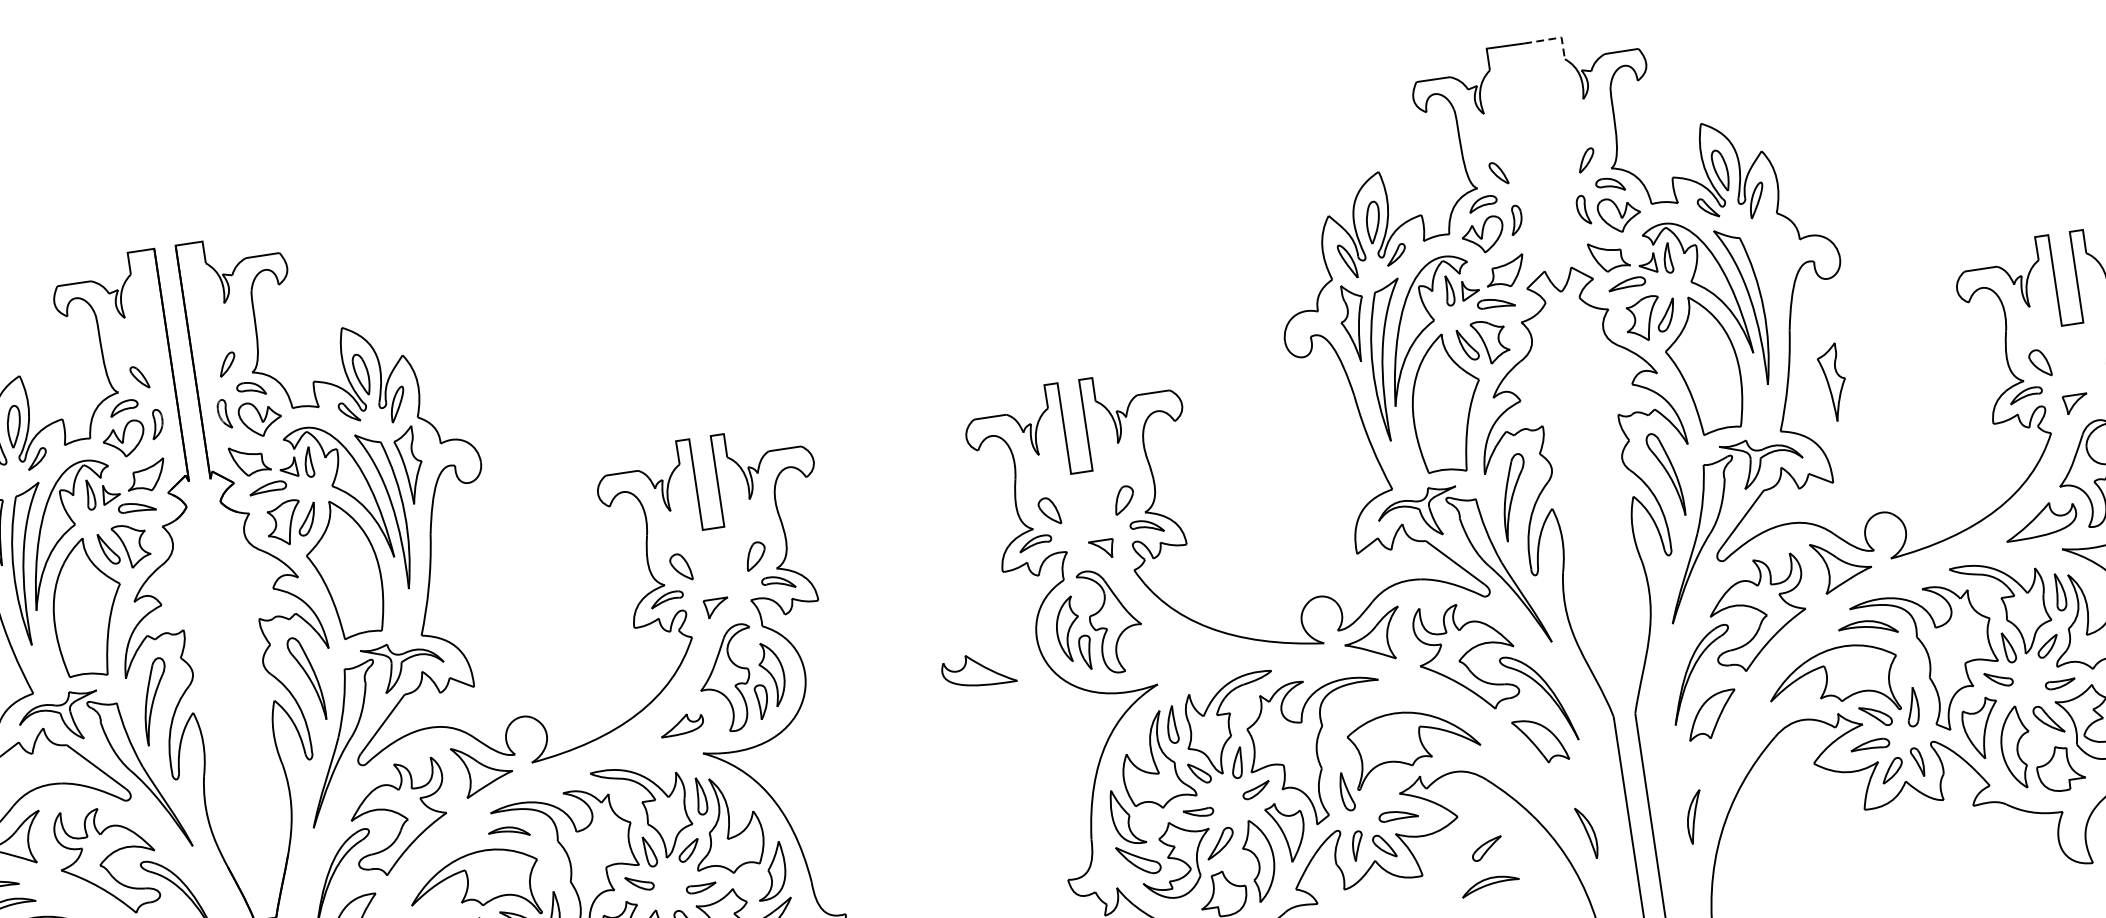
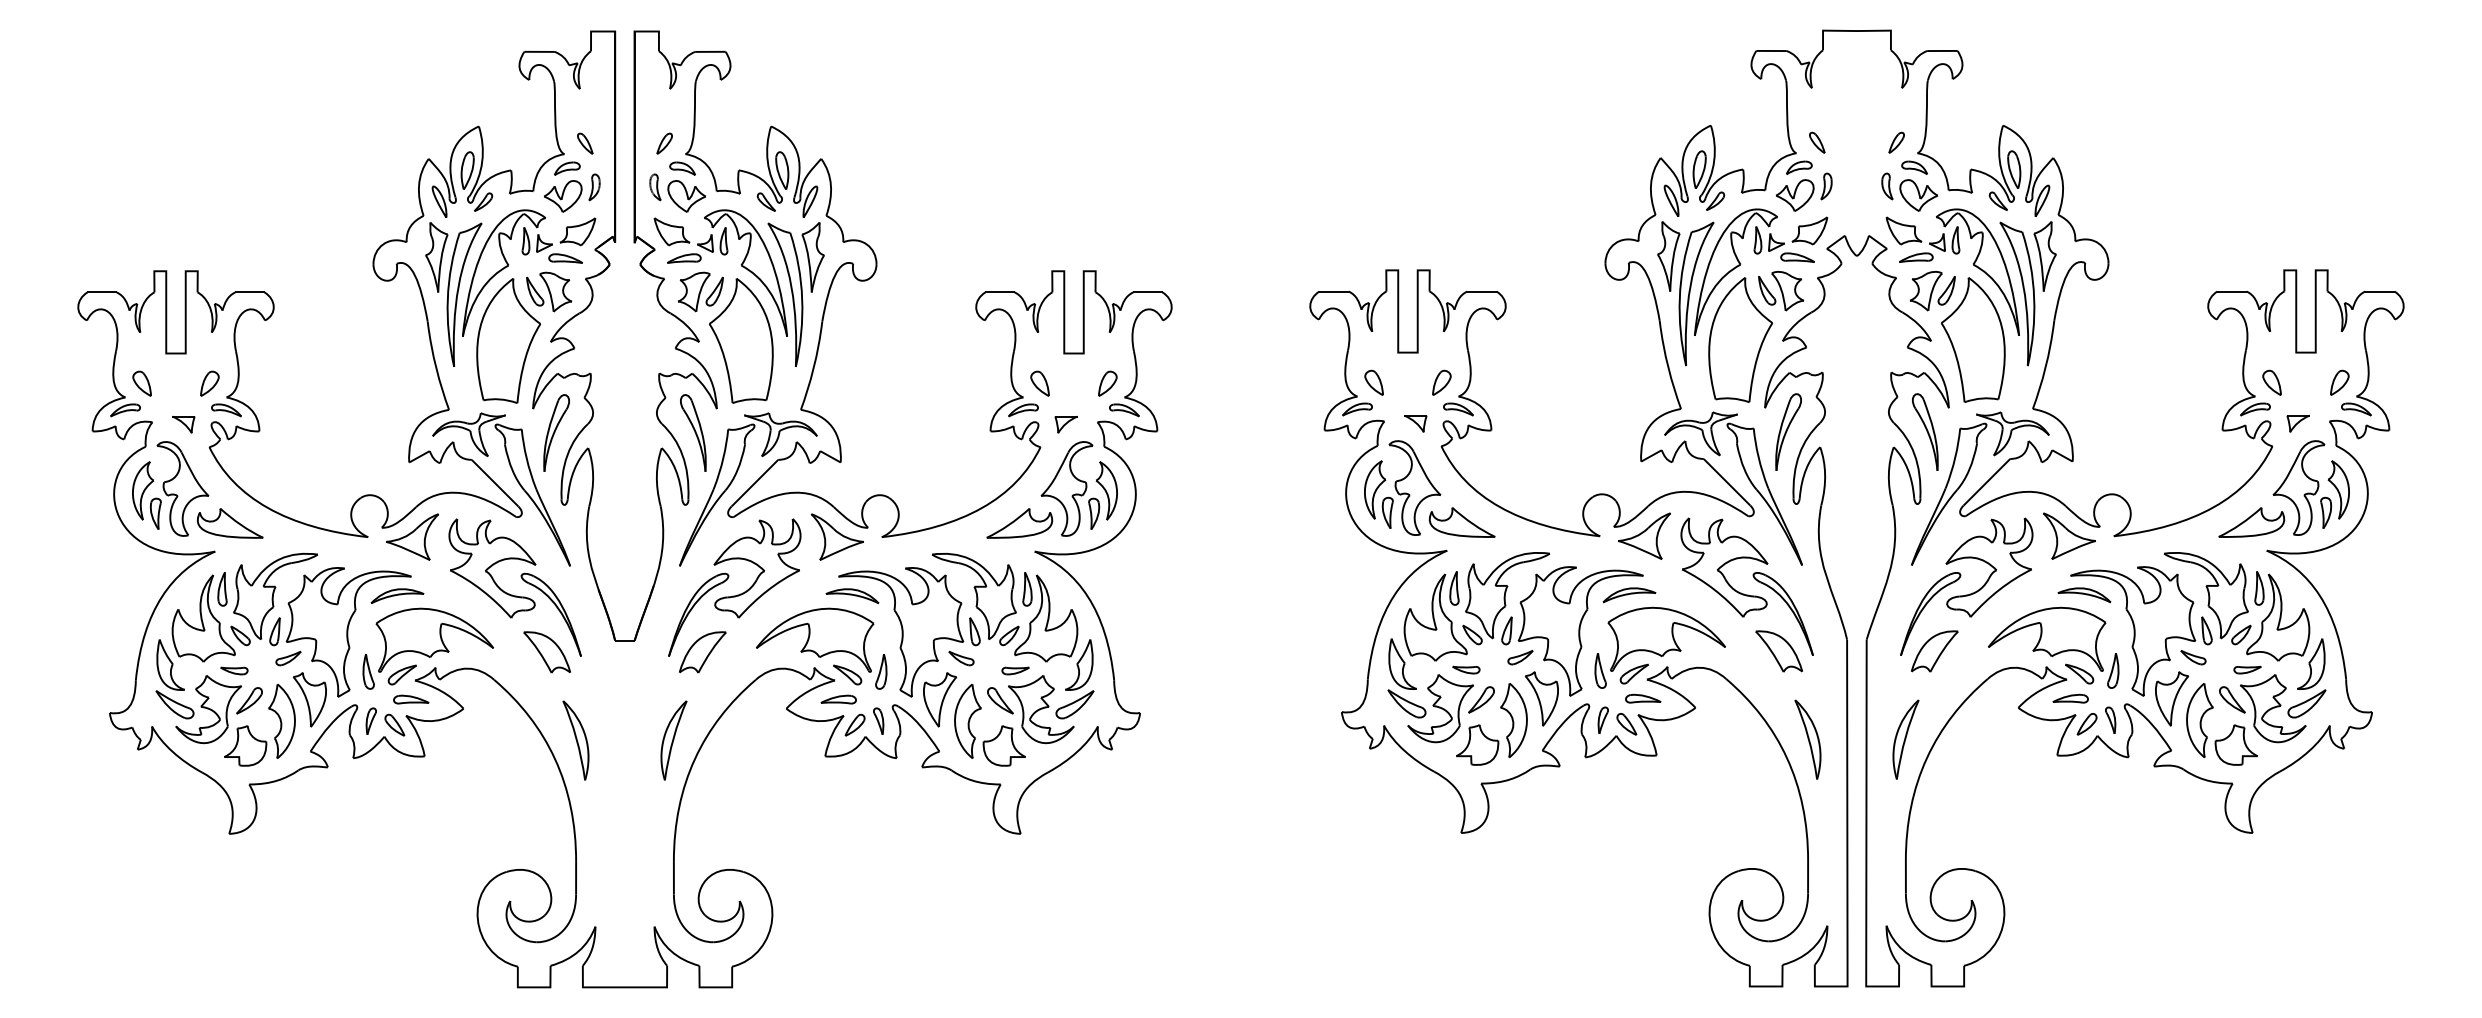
line: (1554, 38) -> (1884, 30), dashed -> solid
part: (1832, 382) -> (2044, 256), moved
part: (977, 670) -> (1461, 522), moved
part: (681, 724) -> (1019, 523), size x1.67
part: (1694, 817) -> (1905, 739), size x1.67
part: (509, 831) -> (852, 595), size x1.43
part: (1586, 833) -> (1807, 739), size x1.67
part: (1486, 848) -> (1633, 673), moved
part: (1490, 885) -> (1629, 595), moved

